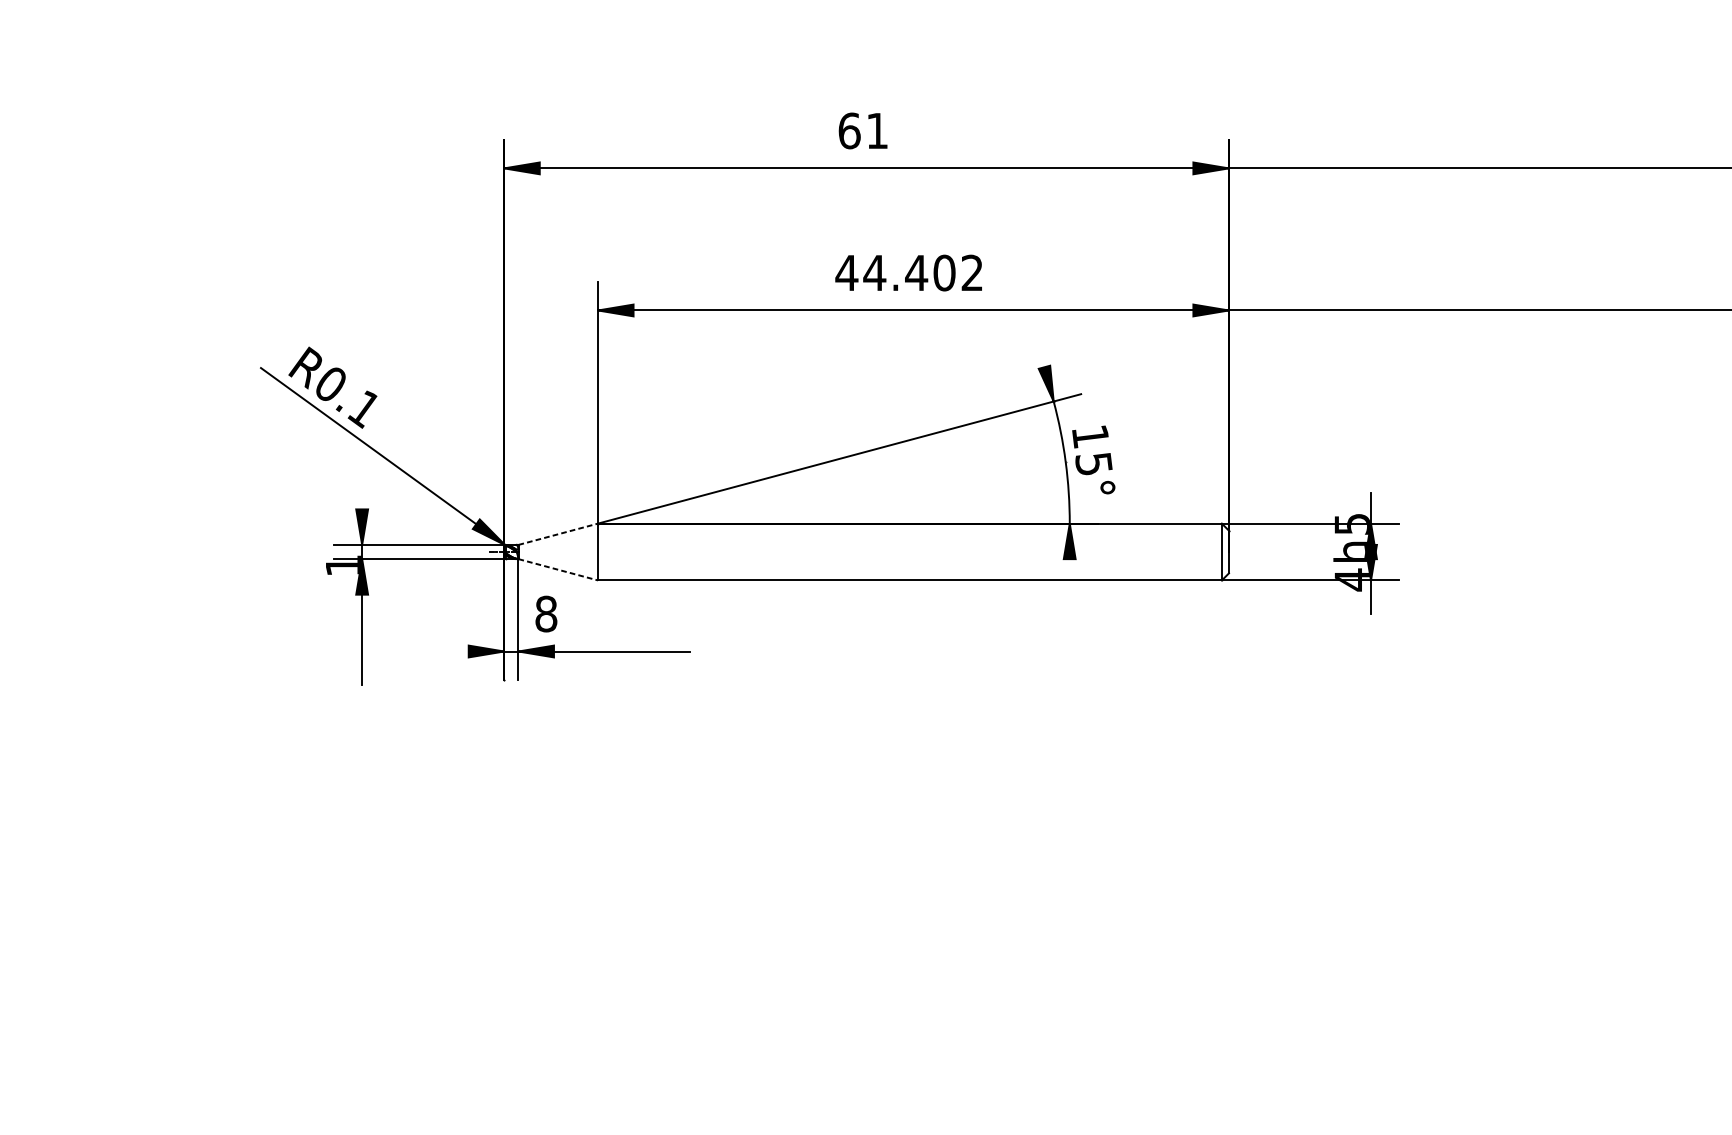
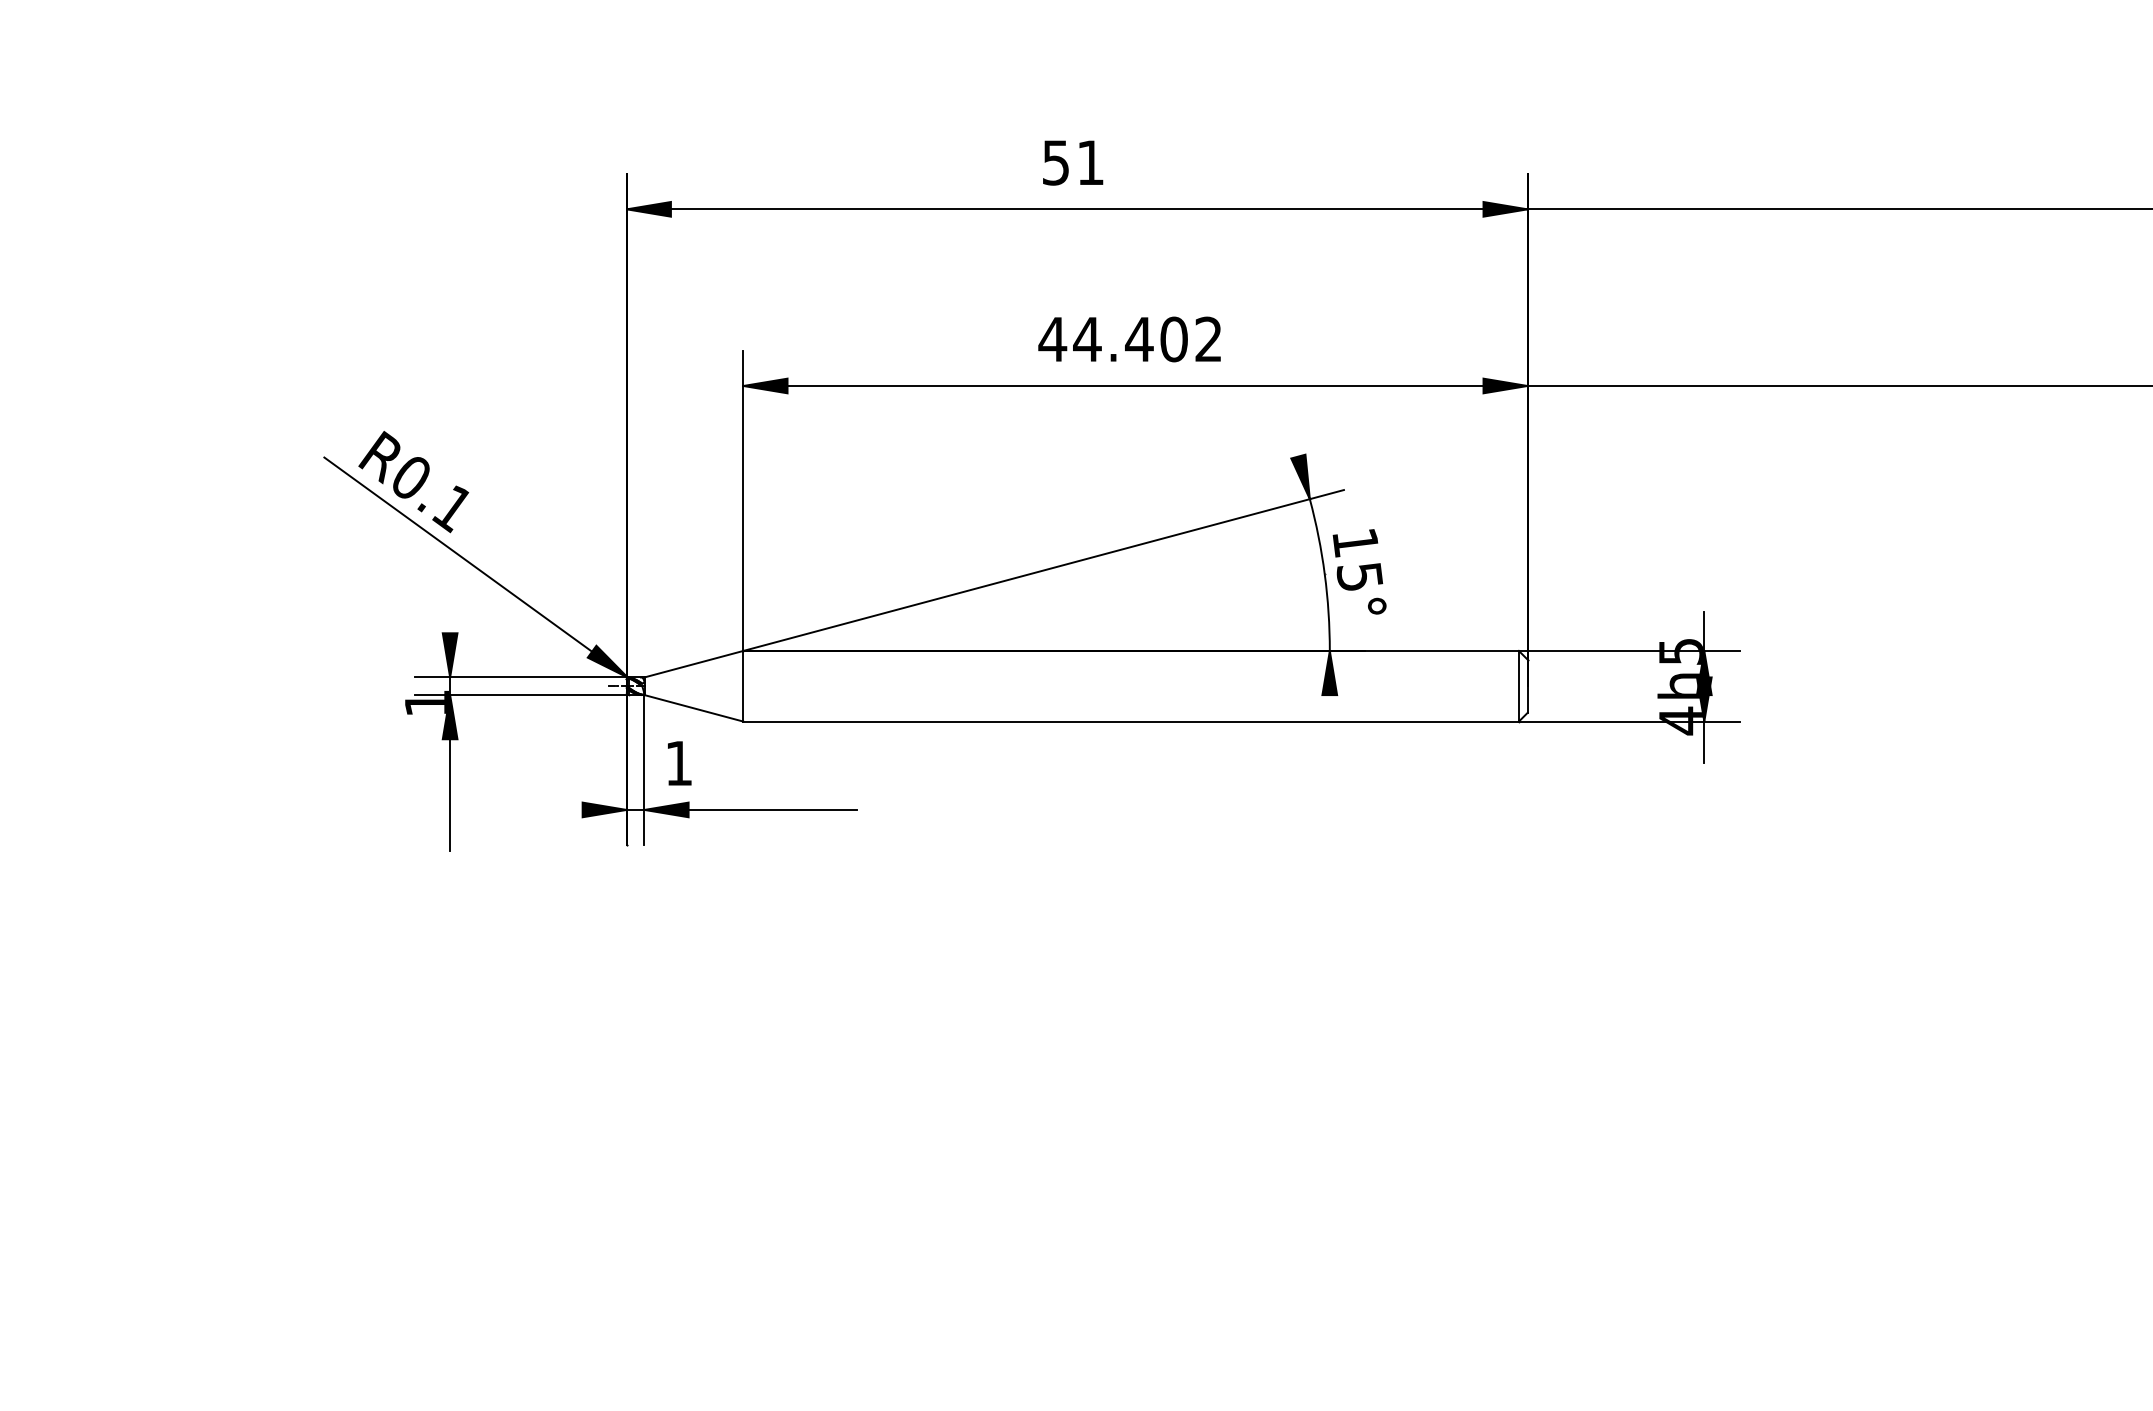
text: (849, 130) -> (1056, 162), 61 -> 51
line: (558, 534) -> (694, 664), dashed -> solid
line: (558, 569) -> (694, 708), dashed -> solid
text: (545, 614) -> (678, 763), 8 -> 1

